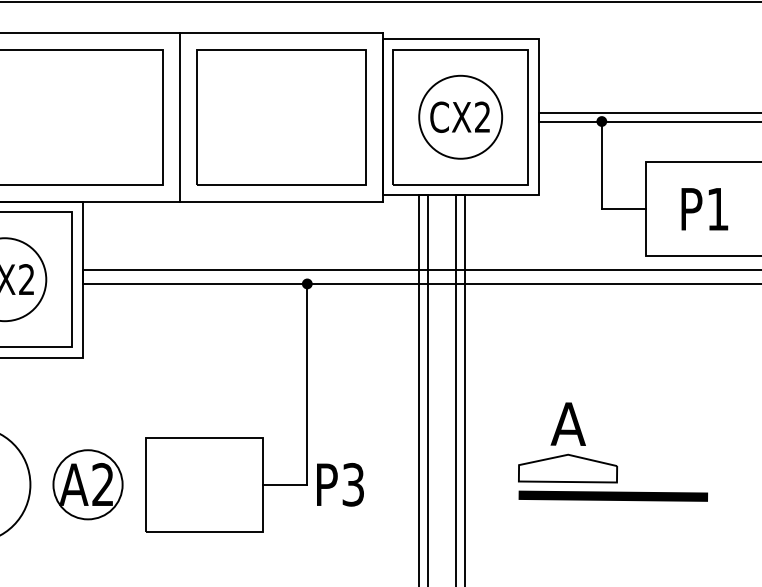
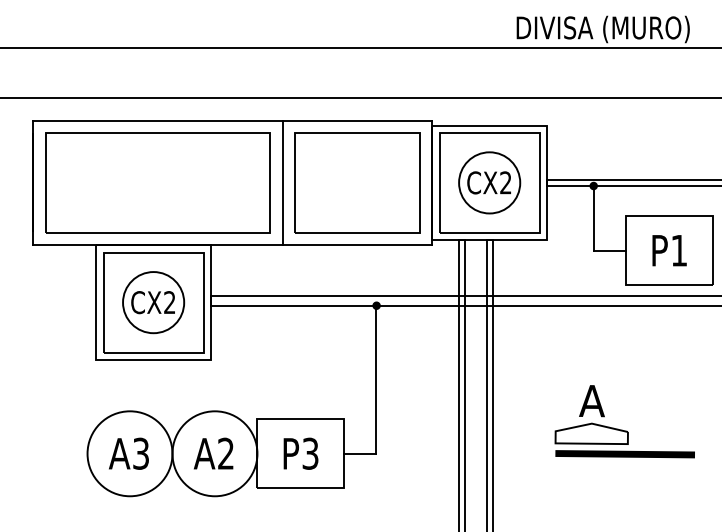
part: (609, 462) -> (622, 429), moved
circle: (87, 484) -> (214, 453), size x1.67
text: (339, 484) -> (300, 453), moved

